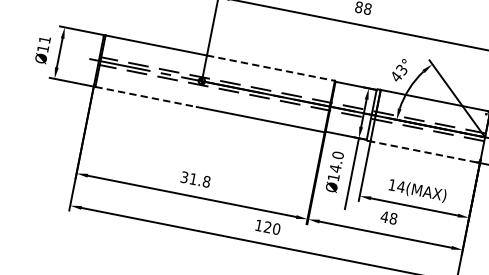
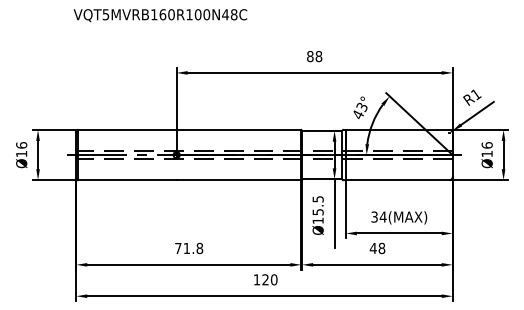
text: (44, 39) -> (21, 145), Ø11 -> Ø16
line: (271, 67) -> (239, 129), dashed -> solid
line: (146, 97) -> (127, 180), dashed -> solid
line: (423, 152) -> (397, 180), dashed -> solid
text: (336, 161) -> (317, 205), Ø14.0 -> Ø15.5
text: (184, 177) -> (178, 248), 31.8 -> 71.8
text: (392, 184) -> (374, 216), 14(MAX) -> 34(MAX)

